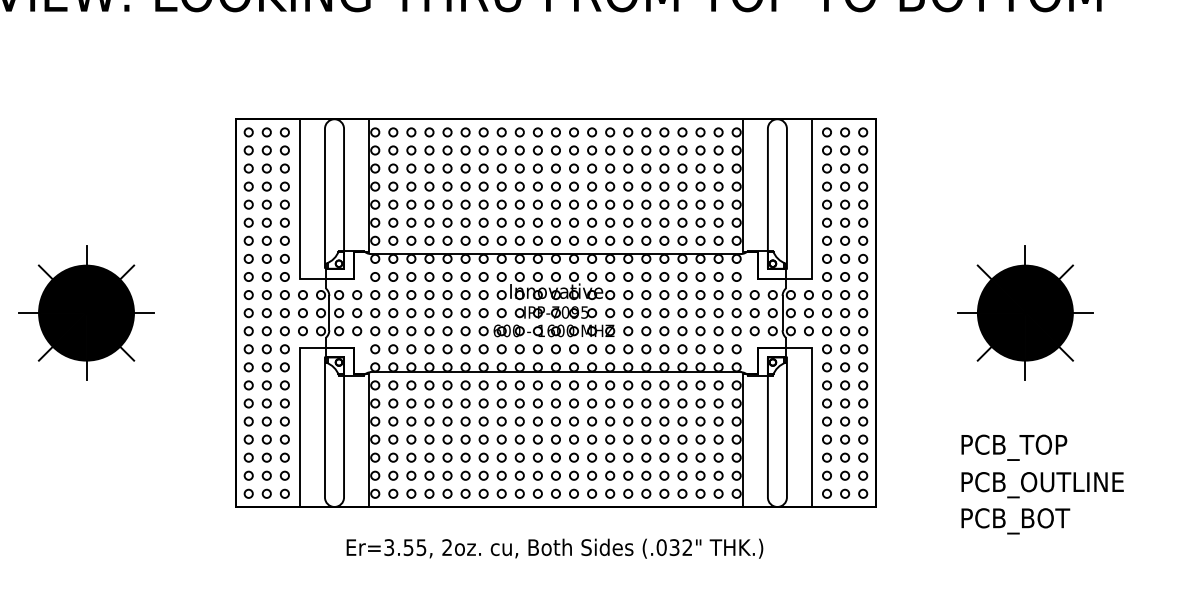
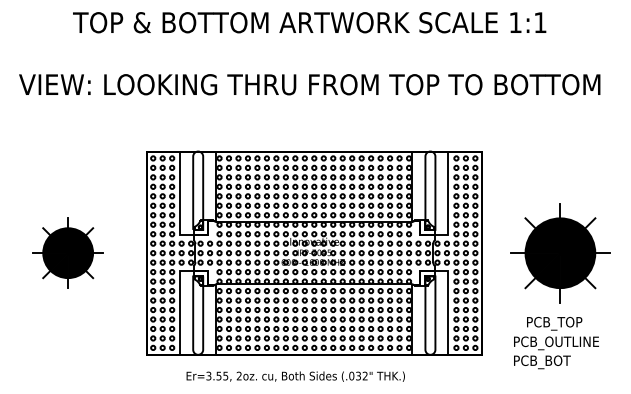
part: (1025, 311) -> (560, 252), size x1.4
text: (1042, 502) -> (556, 352), moved
text: (554, 548) -> (295, 376), moved

